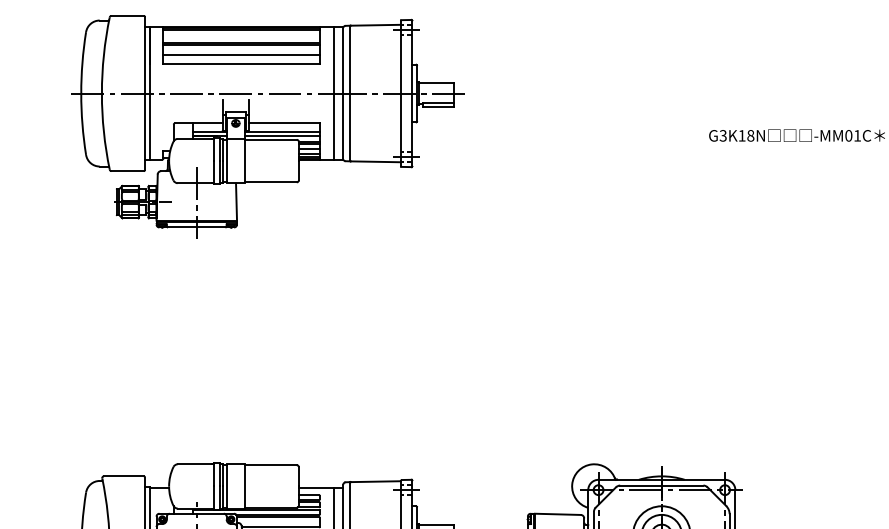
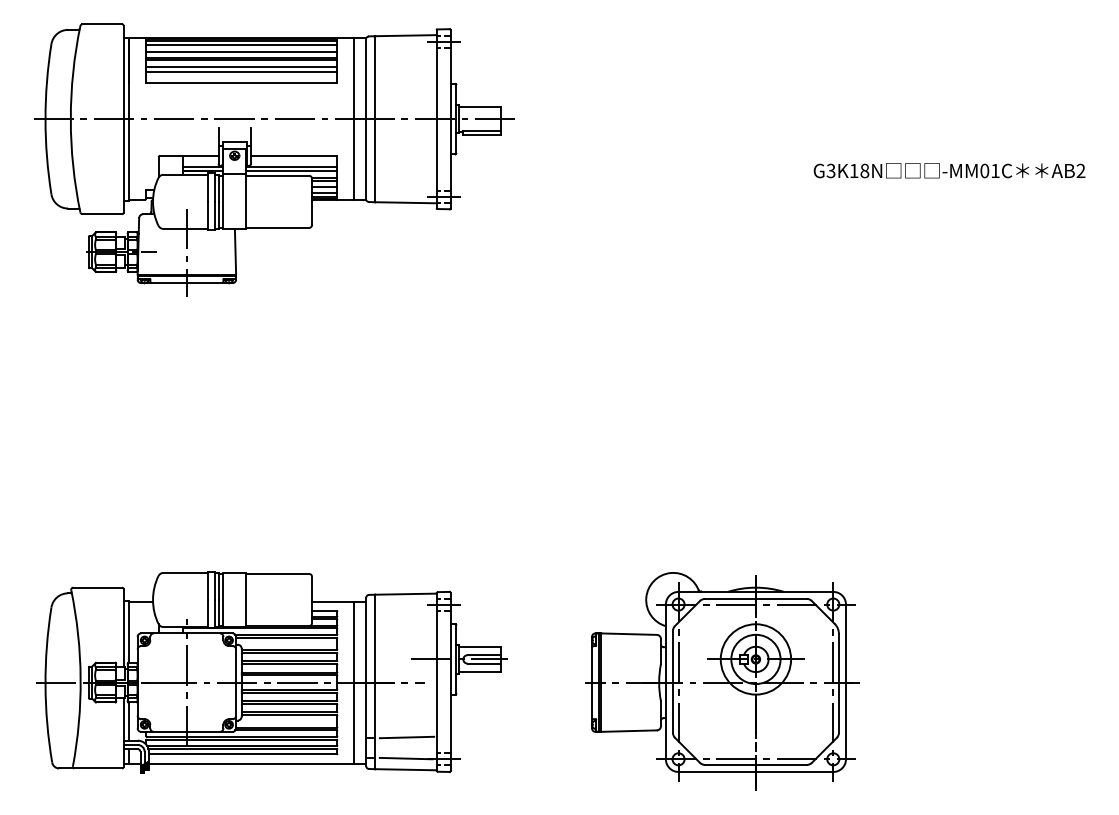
line: (241, 33) -> (241, 45), added
line: (241, 38) -> (241, 51), added
line: (241, 51) -> (241, 67), added

